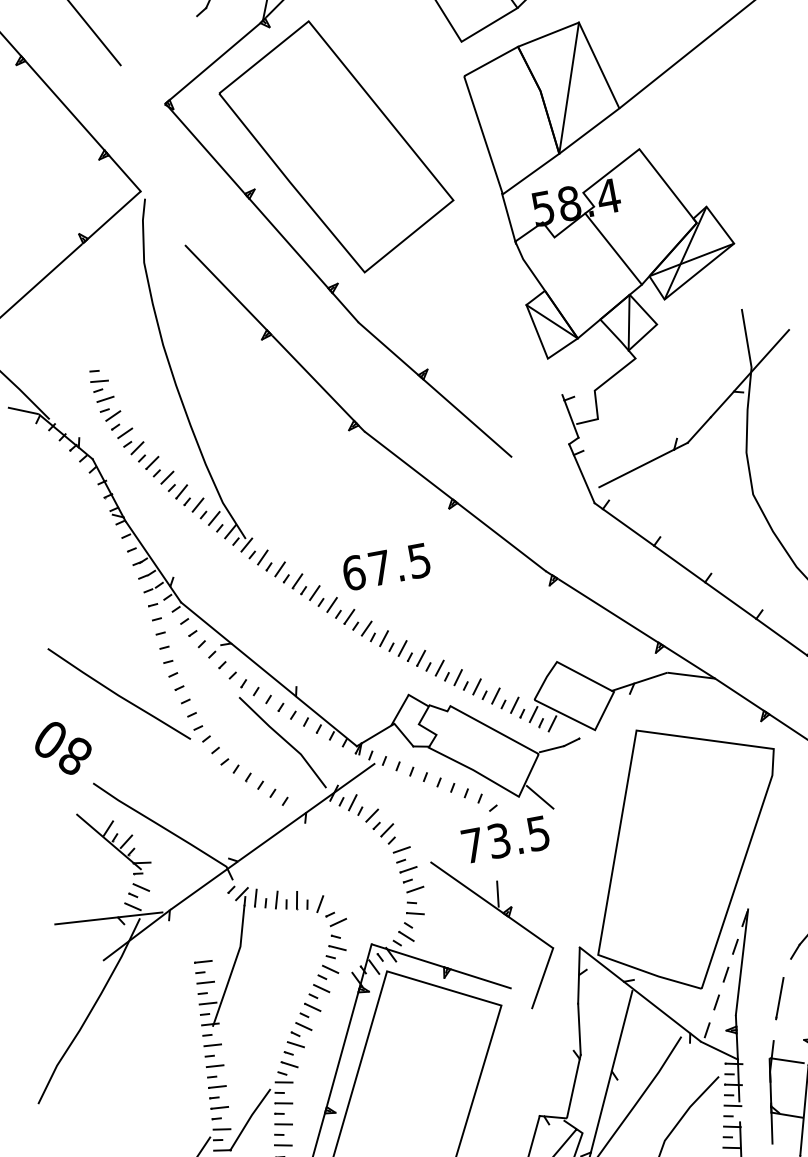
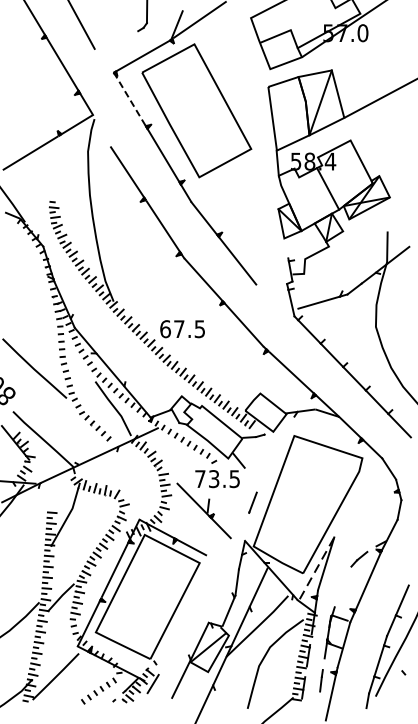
line: (204, 147) -> (129, 98), solid -> dashed
line: (542, 977) -> (223, 552), removed
line: (778, 998) -> (252, 502), moved

